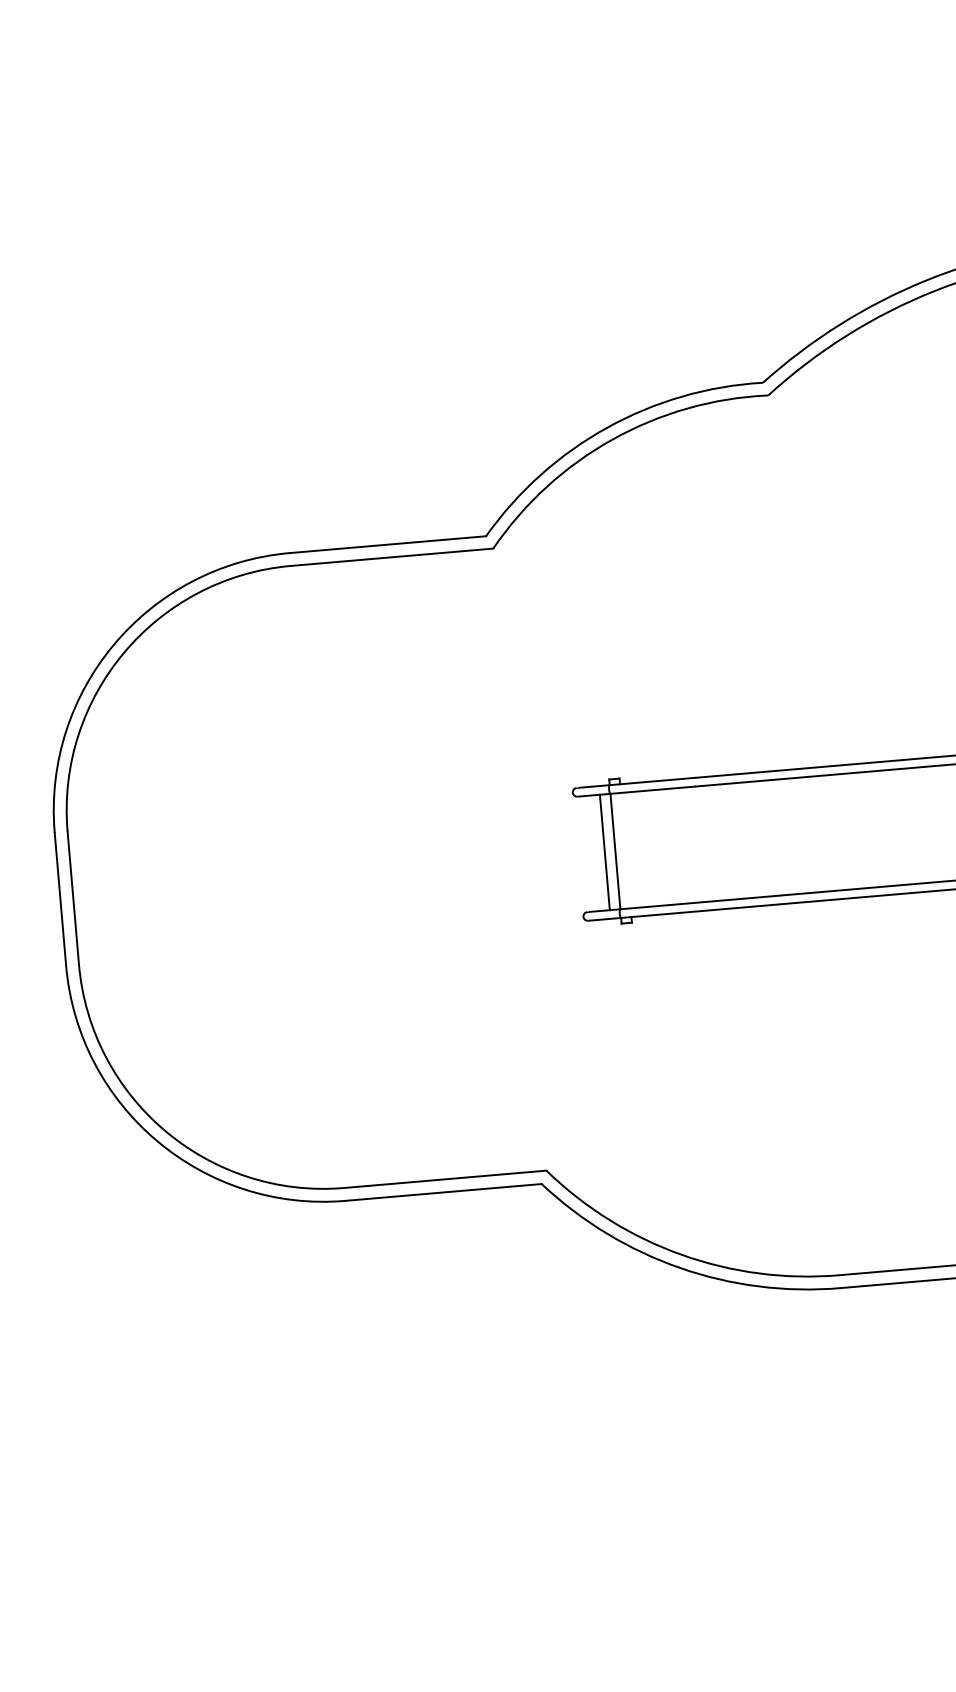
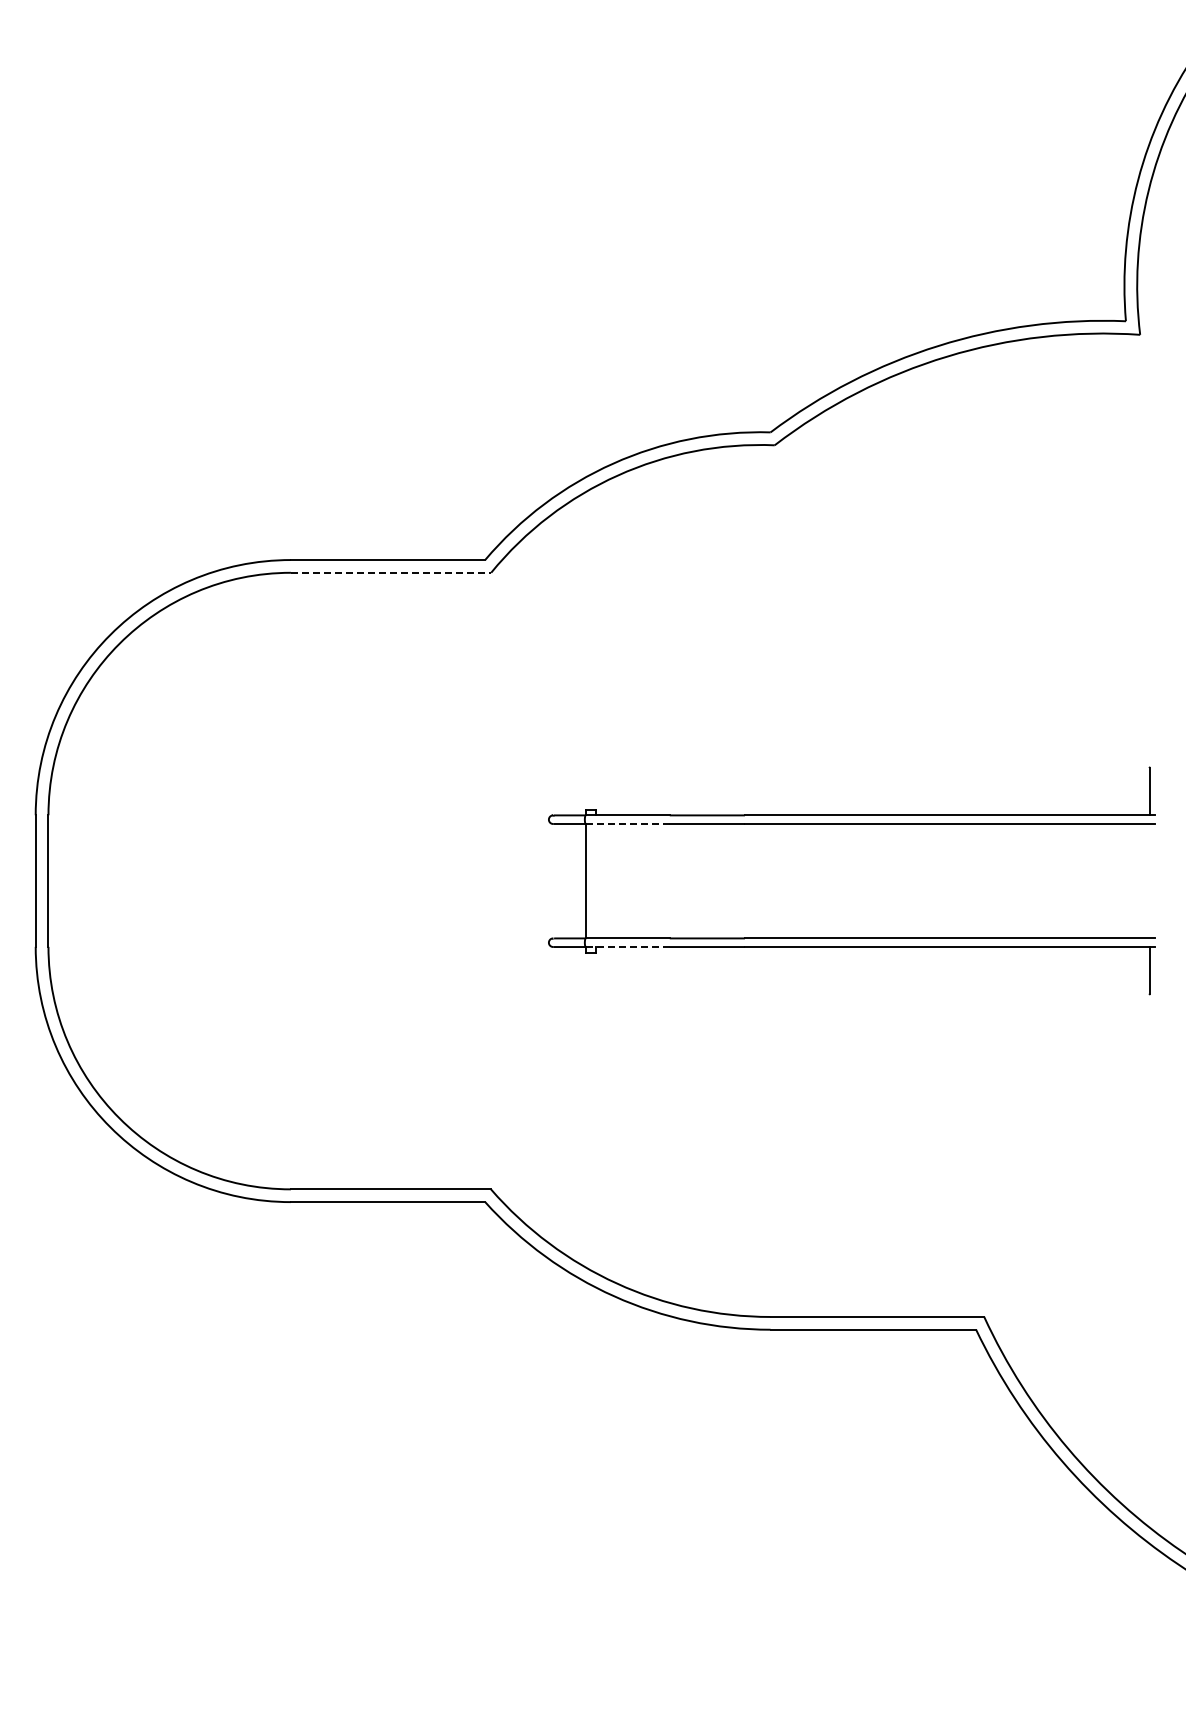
line: (392, 556) -> (391, 572), solid -> dashed
line: (652, 790) -> (627, 824), solid -> dashed
line: (605, 852) -> (575, 881), removed
line: (663, 914) -> (627, 947), solid -> dashed

